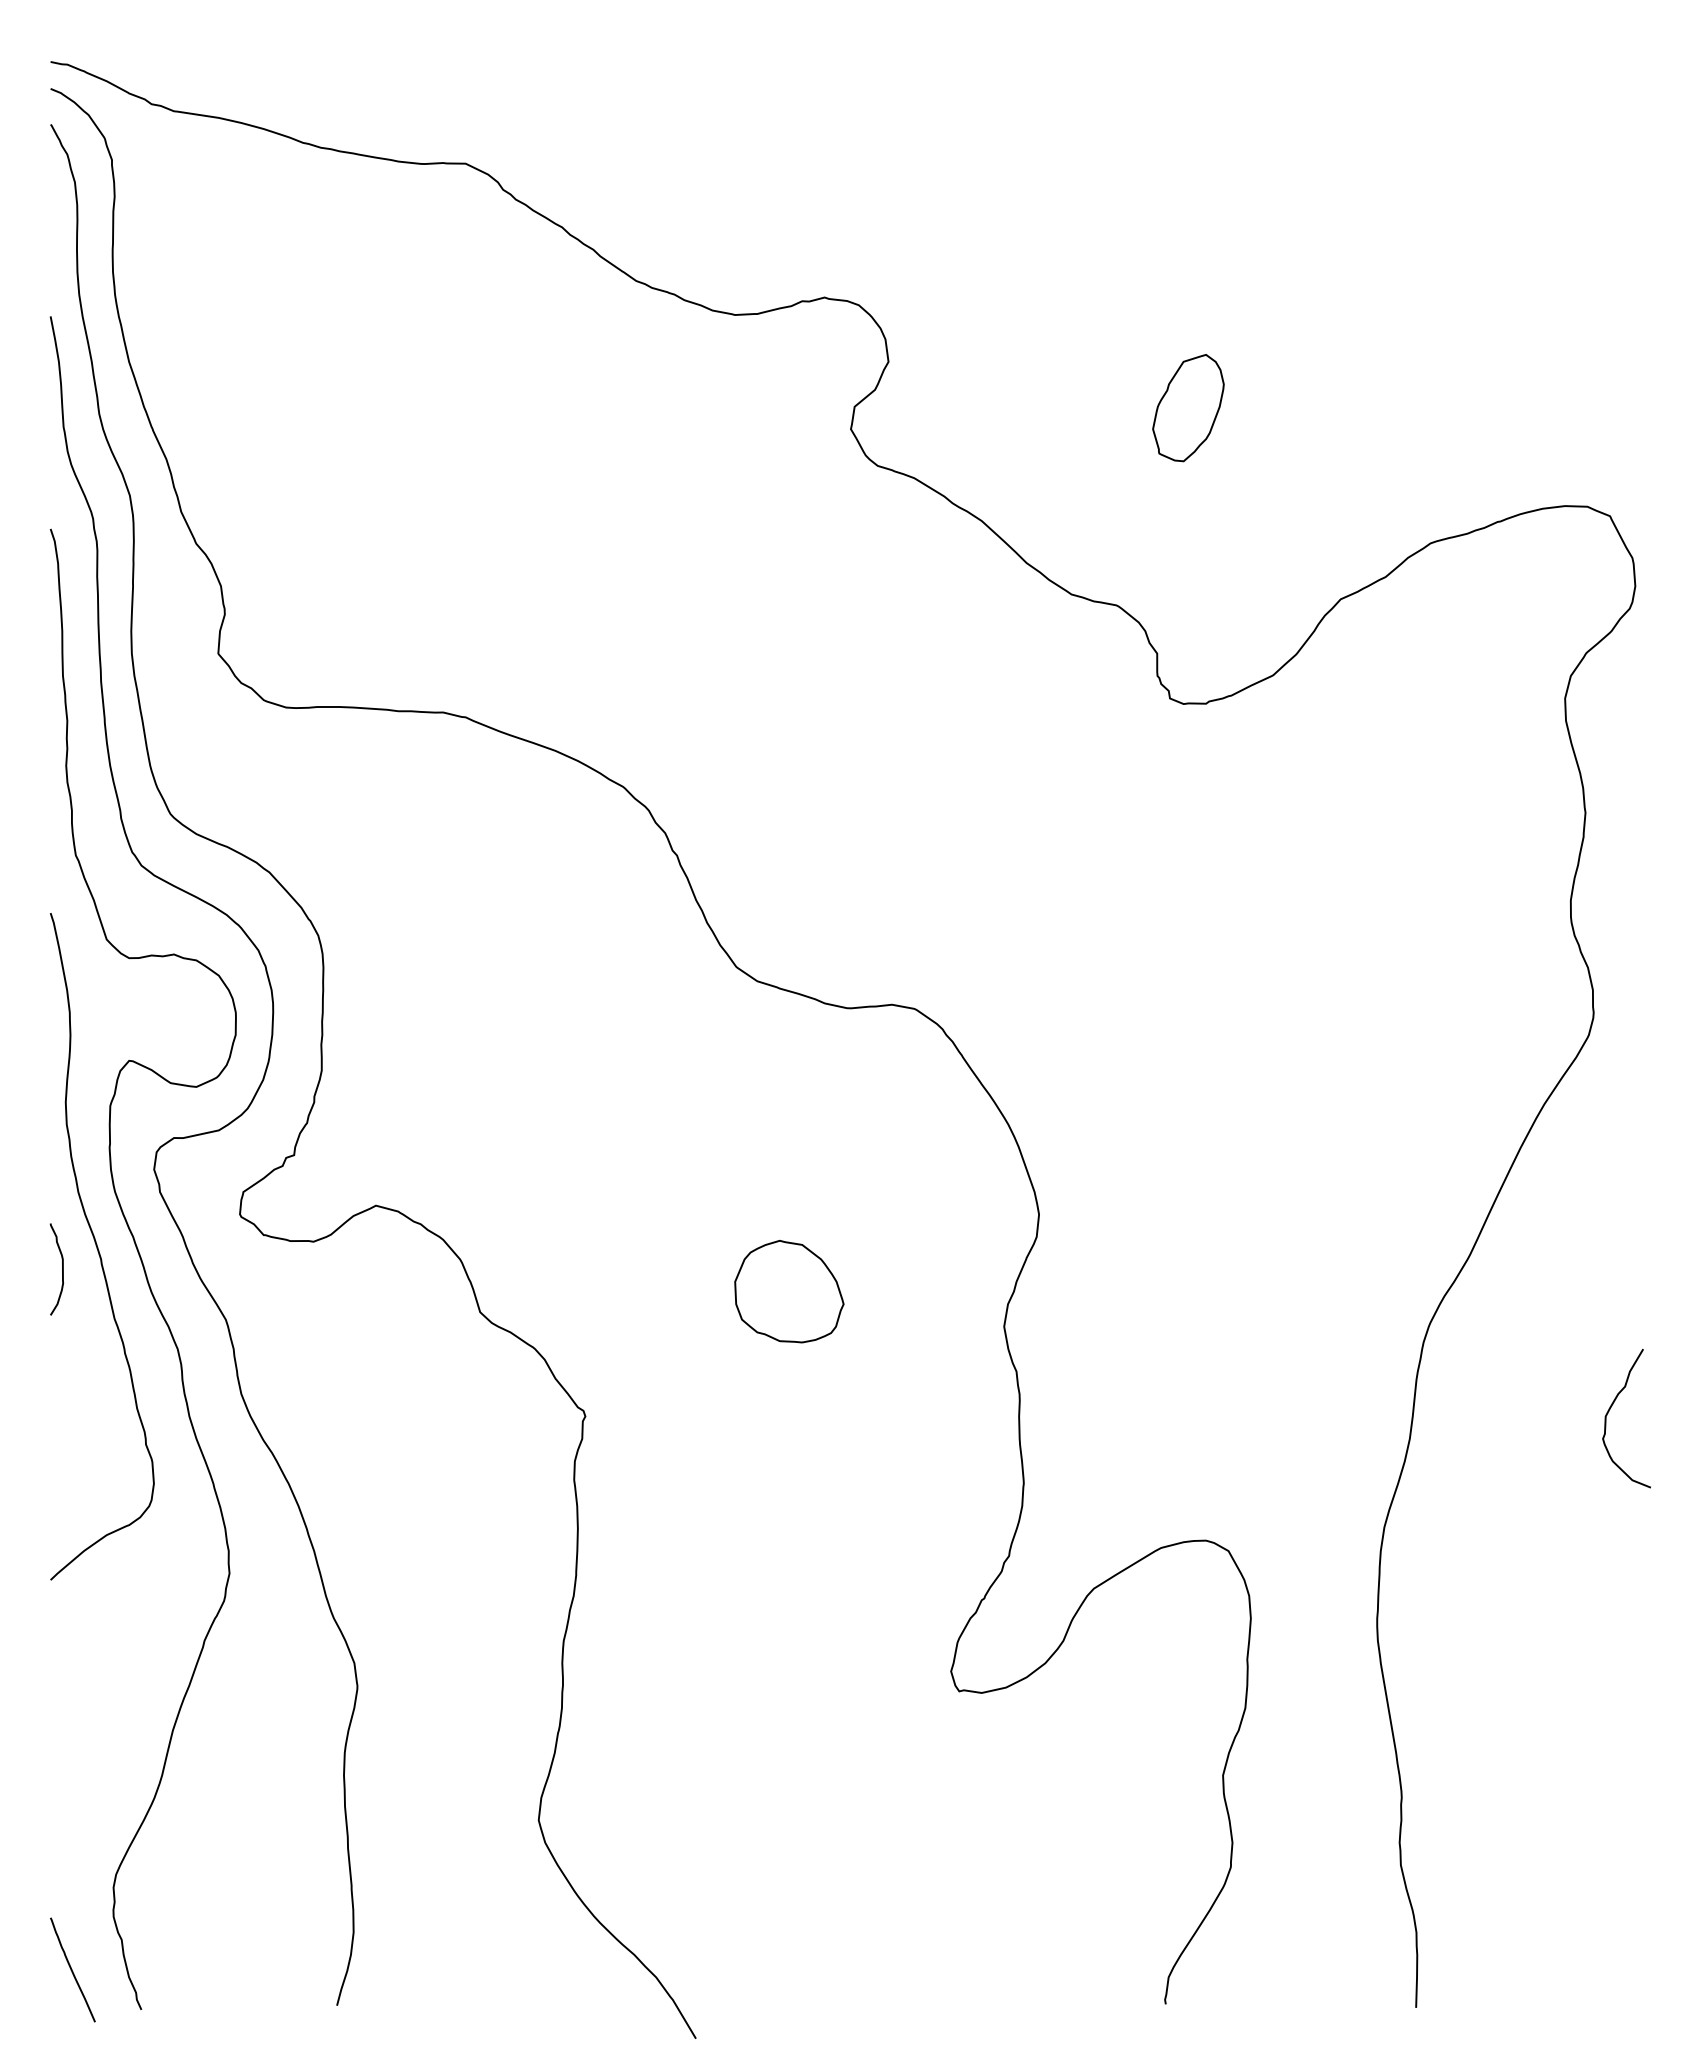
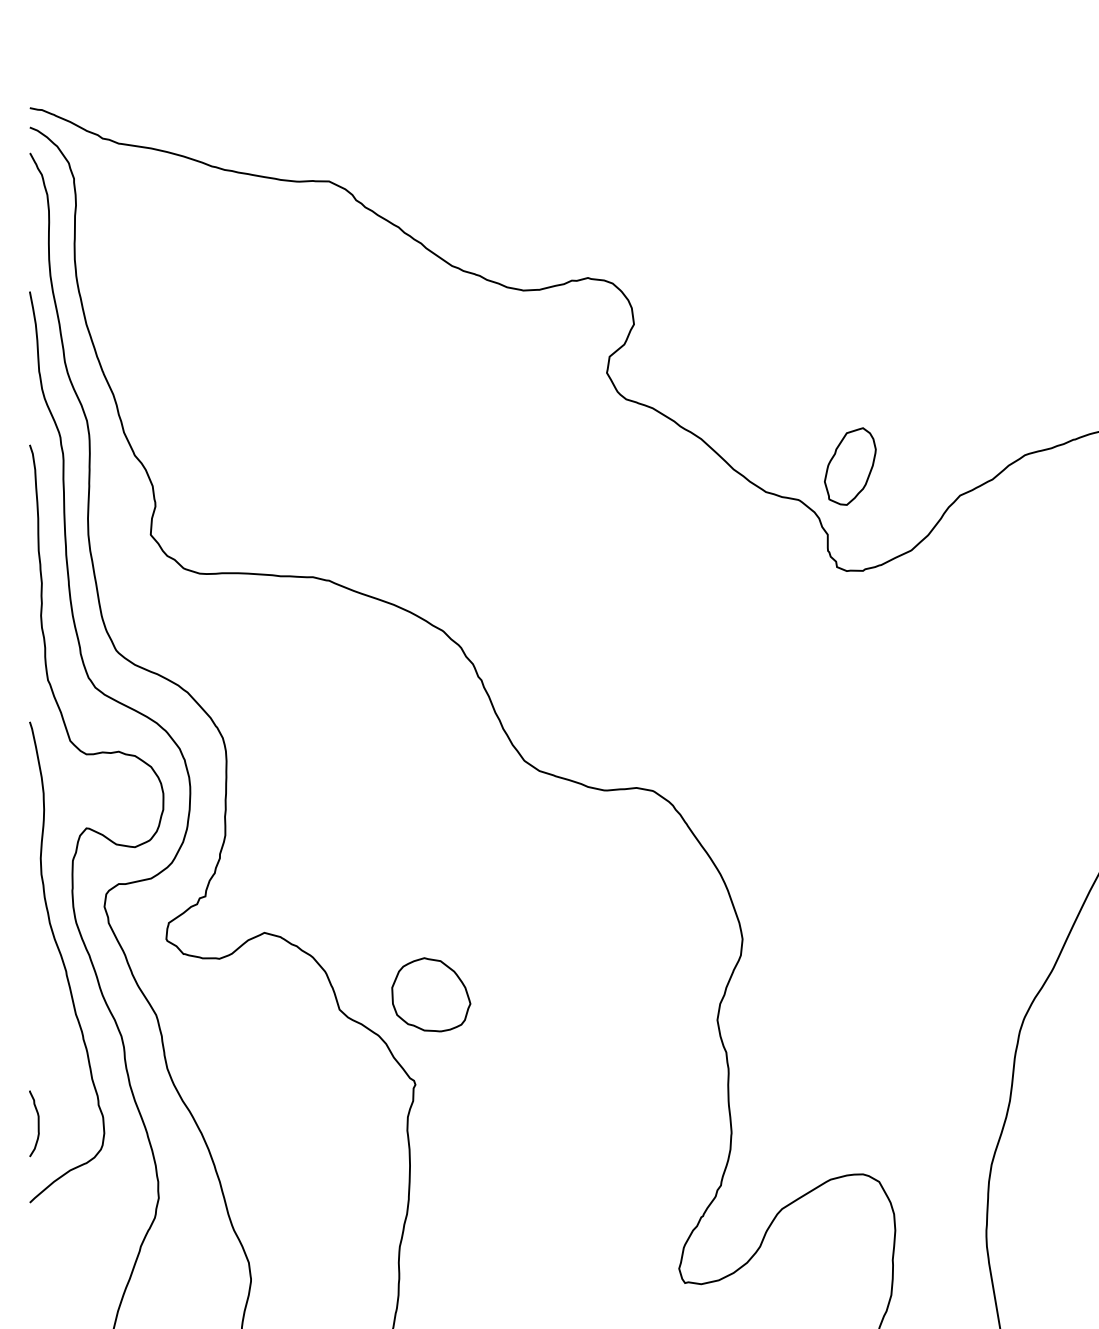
part: (1188, 408) -> (850, 466), moved
curve: (62, 1269) -> (38, 1123), moved
part: (789, 1291) -> (431, 994), moved

